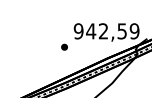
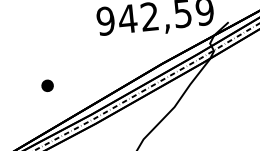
part: (64, 46) -> (47, 84), moved

